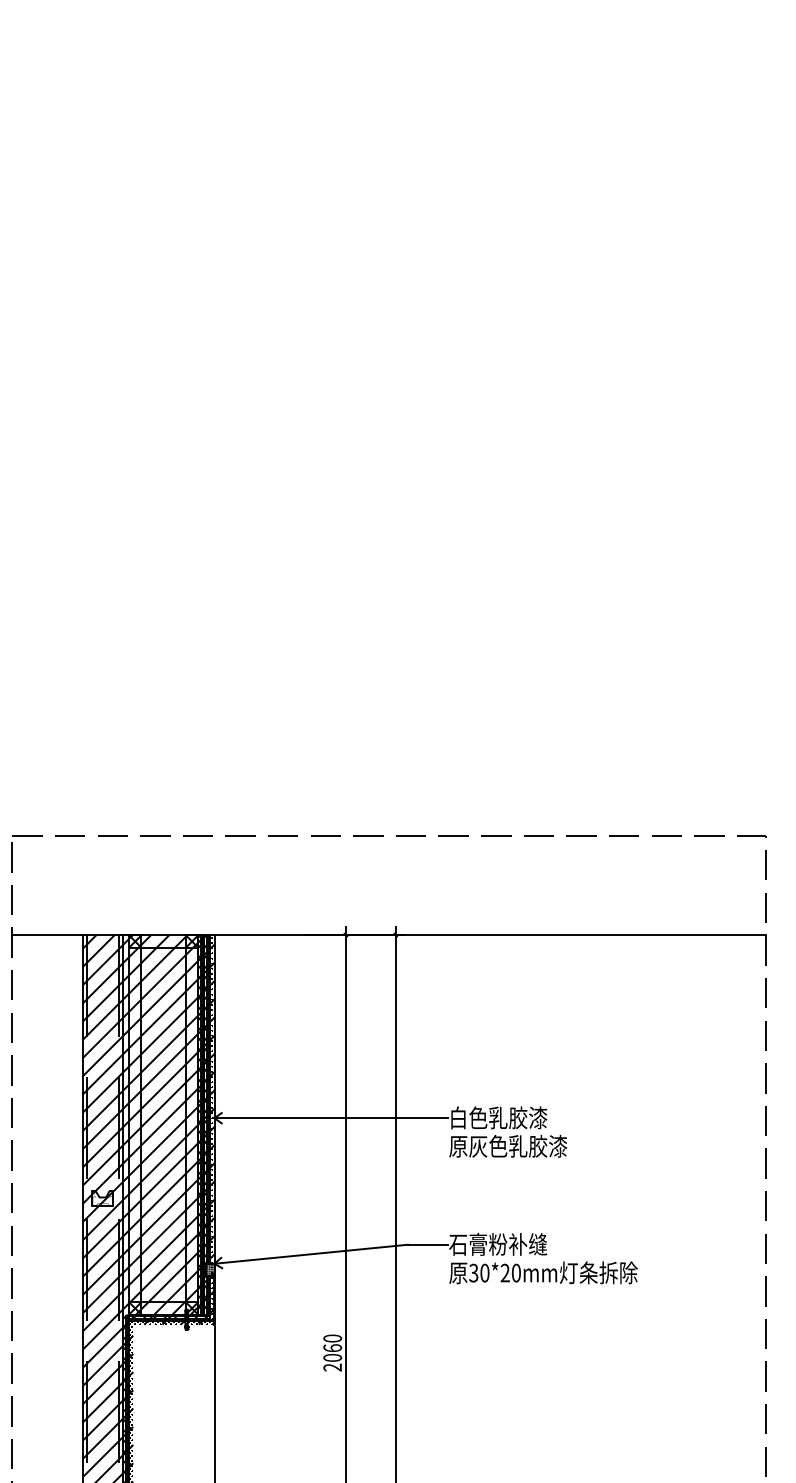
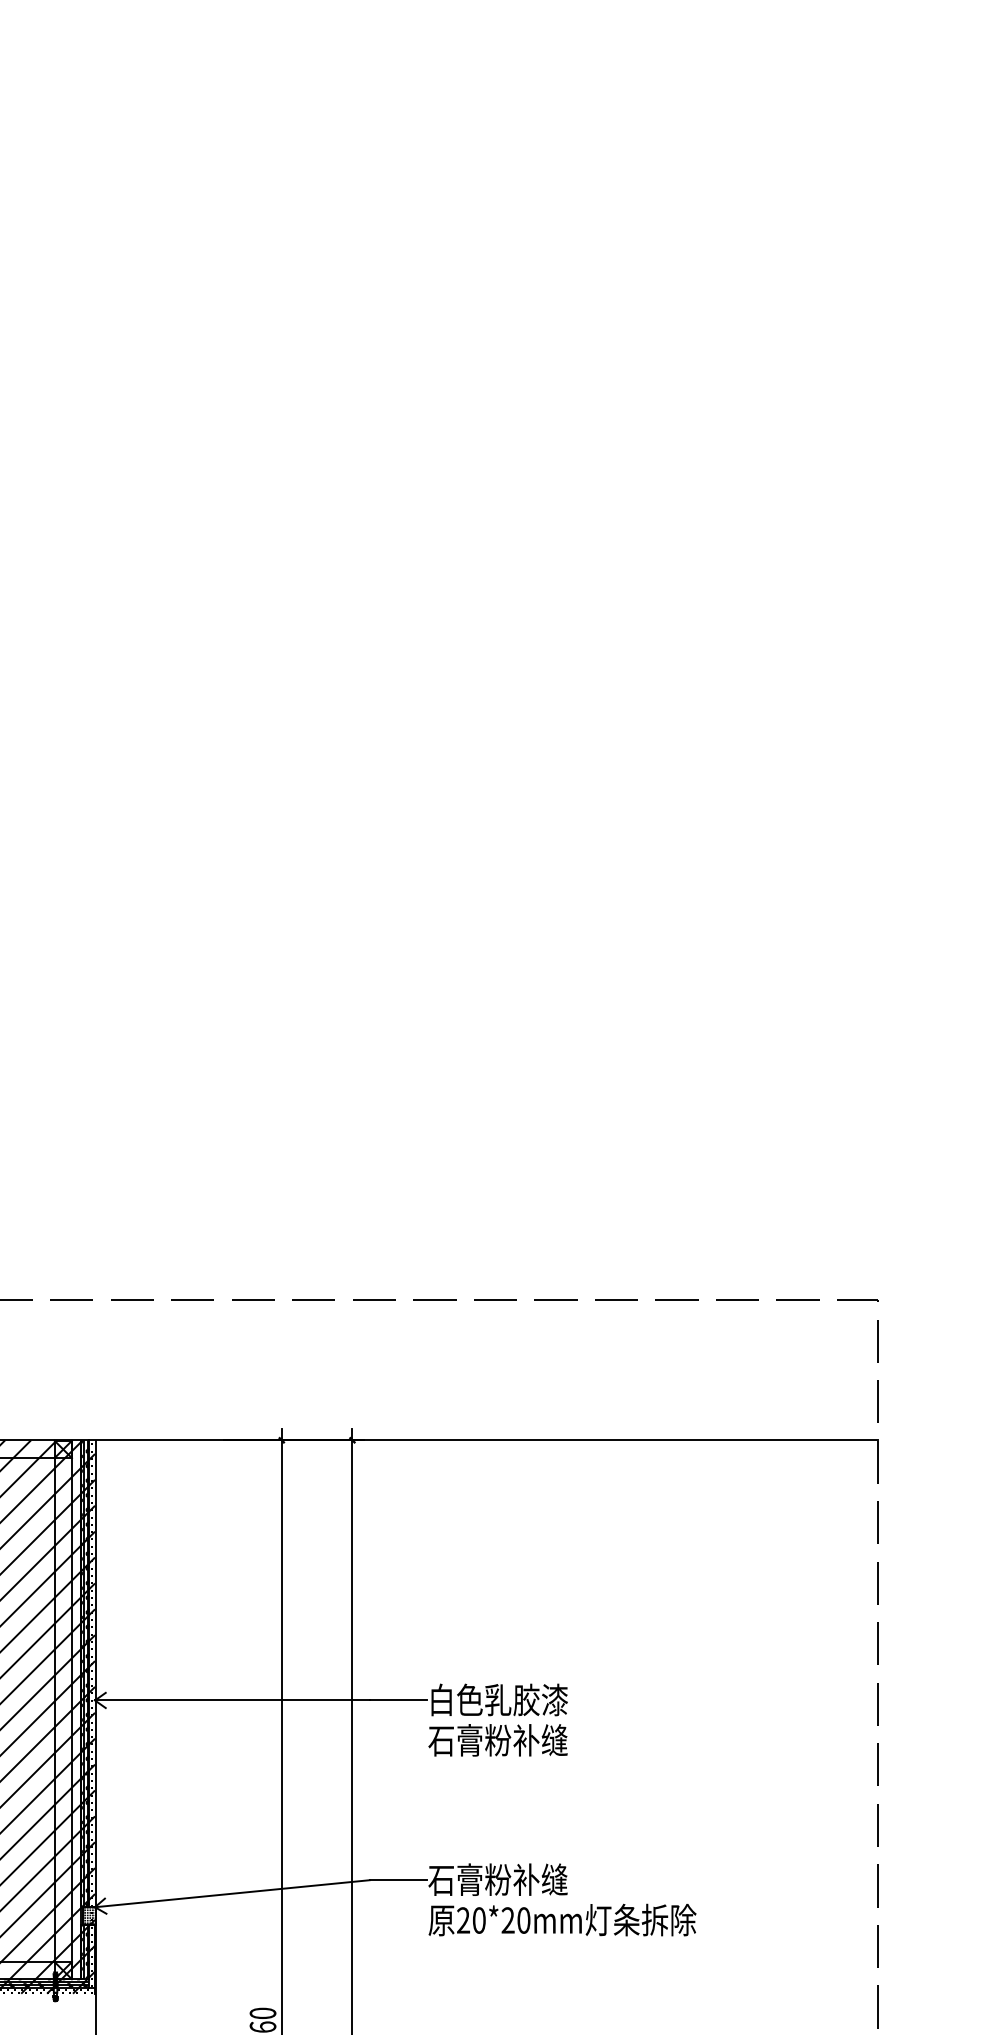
hatch: (201, 1124) -> (76, 1709), removed
text: (508, 1145) -> (512, 1739), 原灰色乳胶漆 -> 石膏粉补缝
text: (473, 1273) -> (463, 1921), 30*20mm -> 20*20mm

